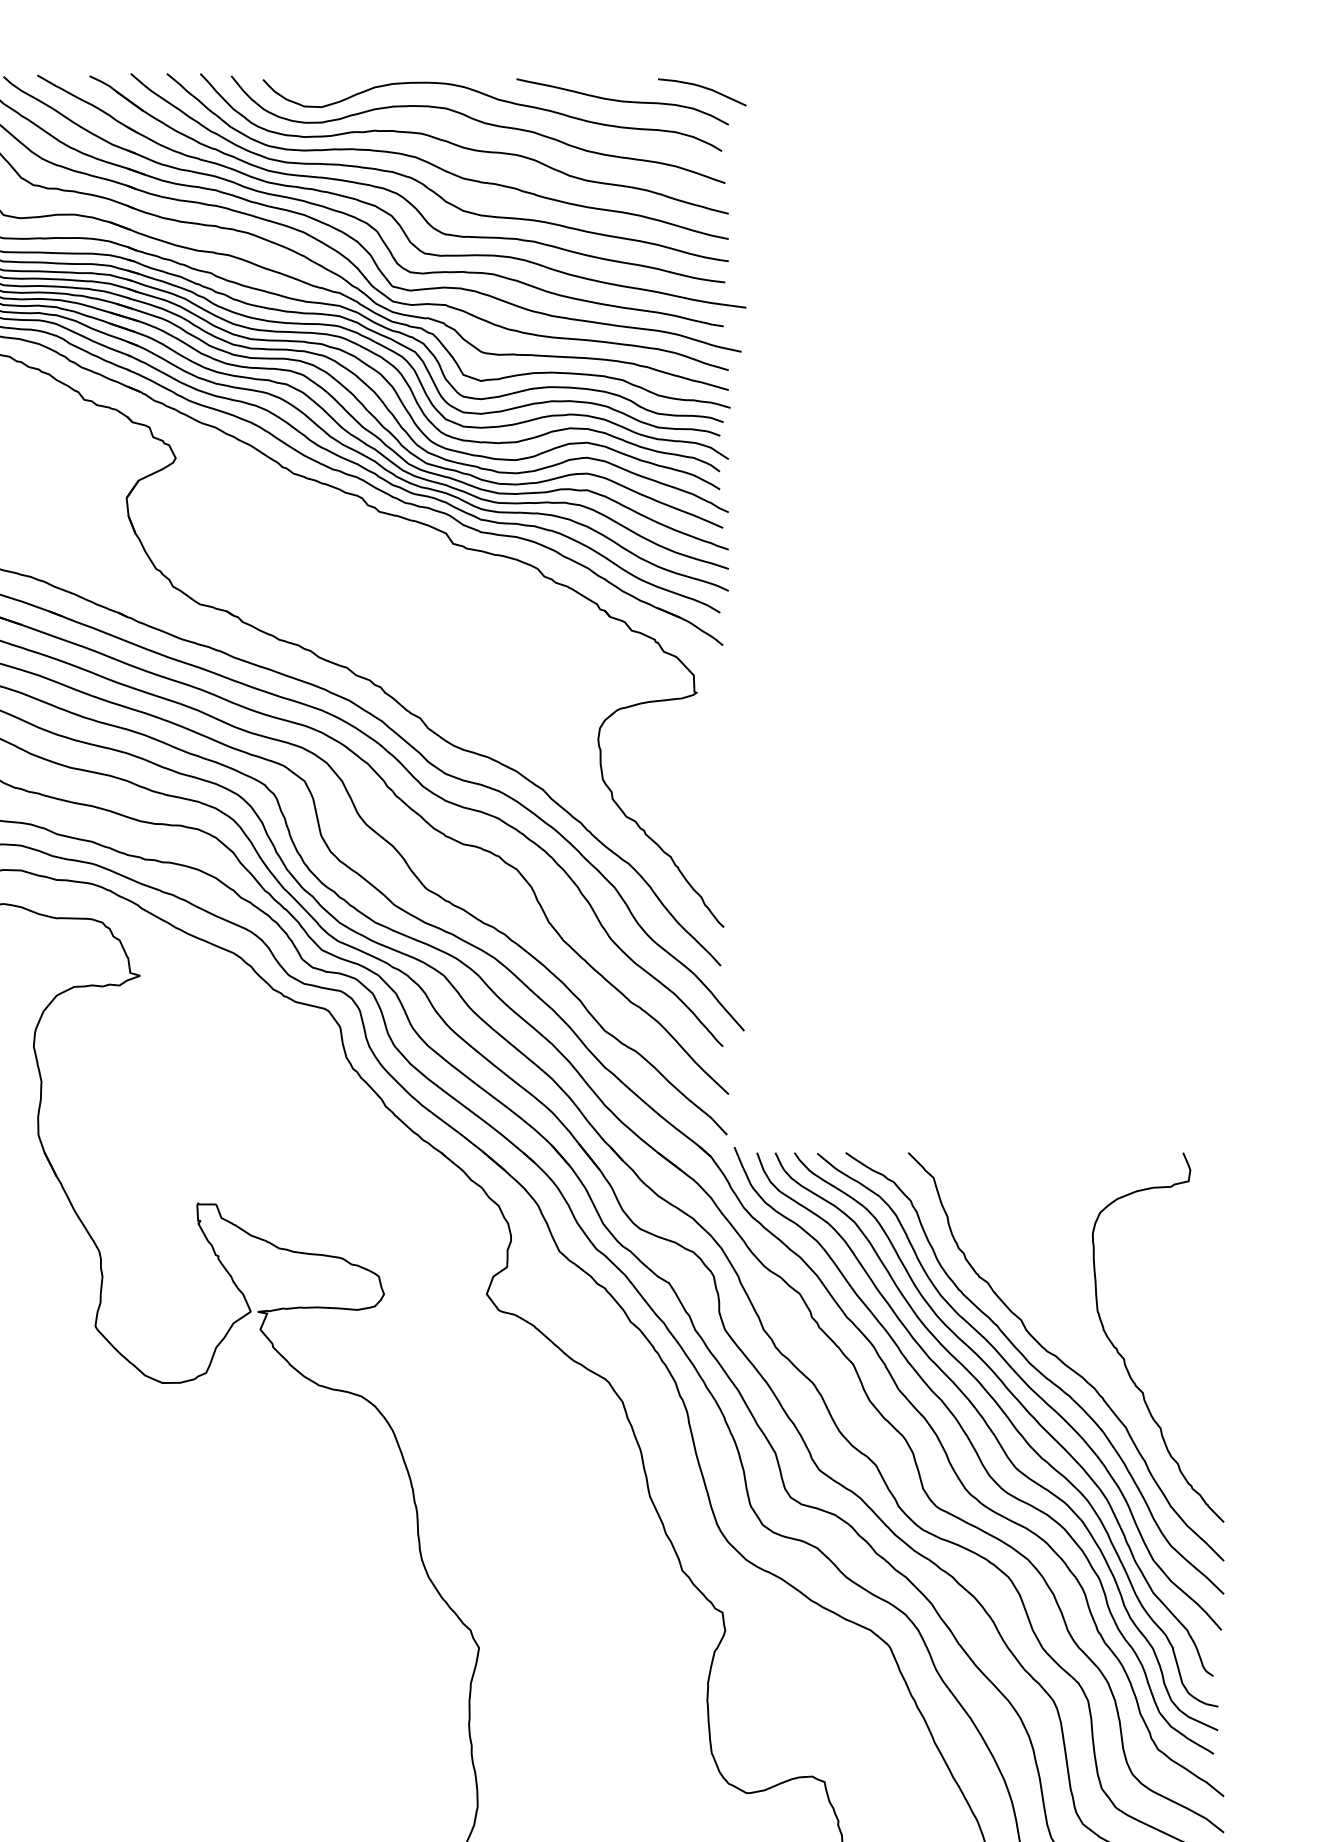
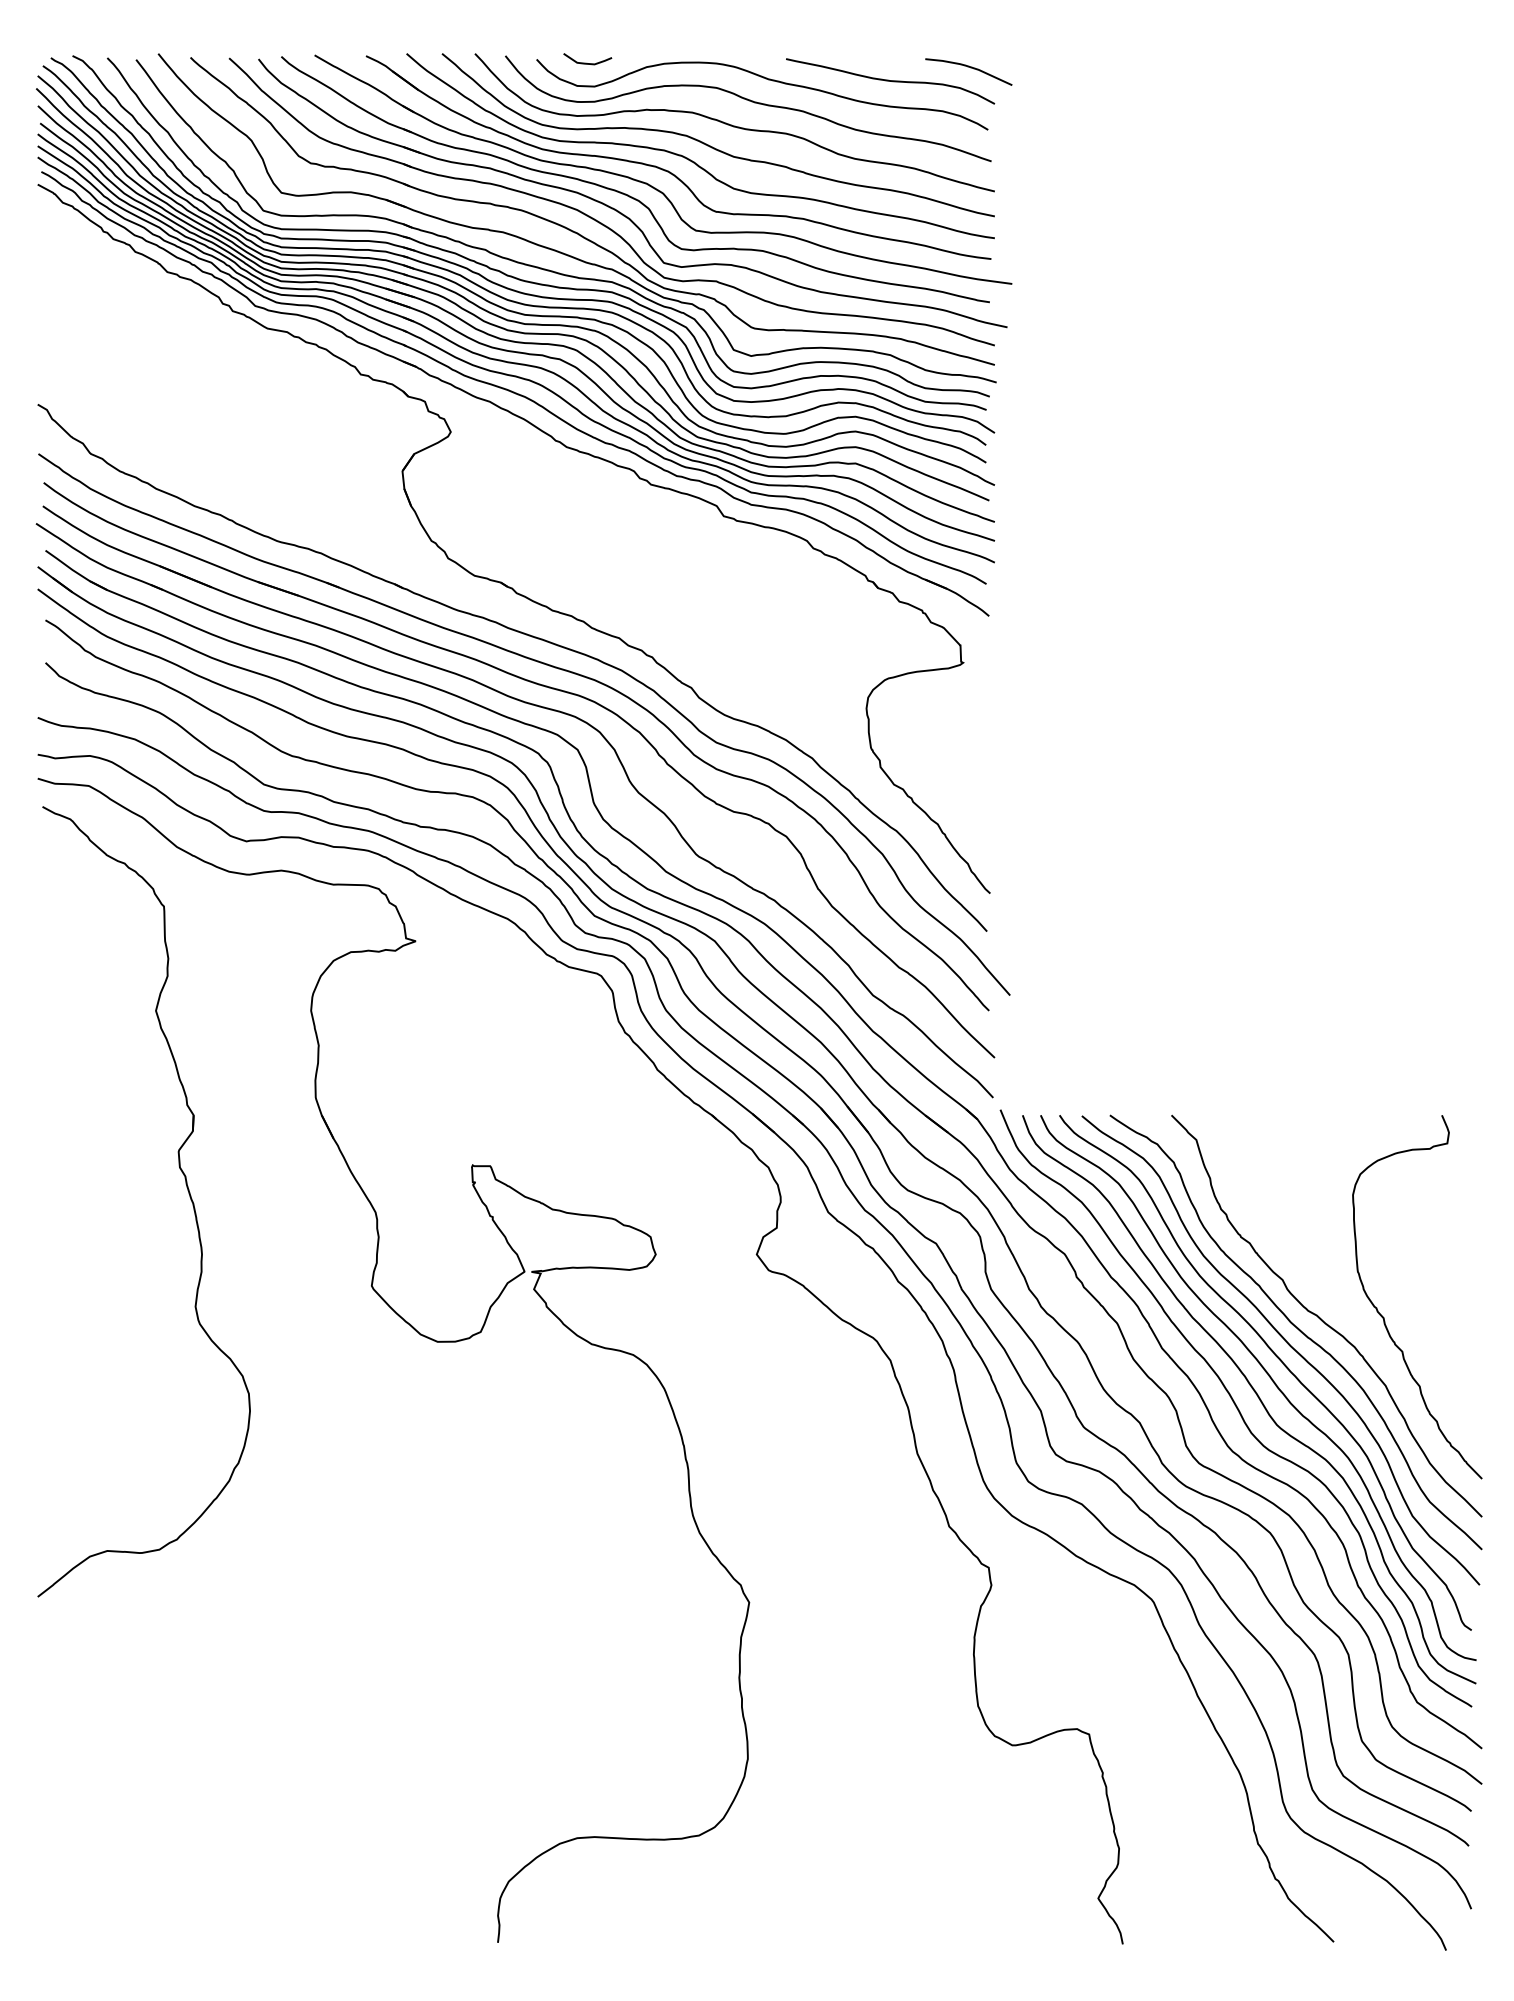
curve: (313, 82) -> (586, 62), added

